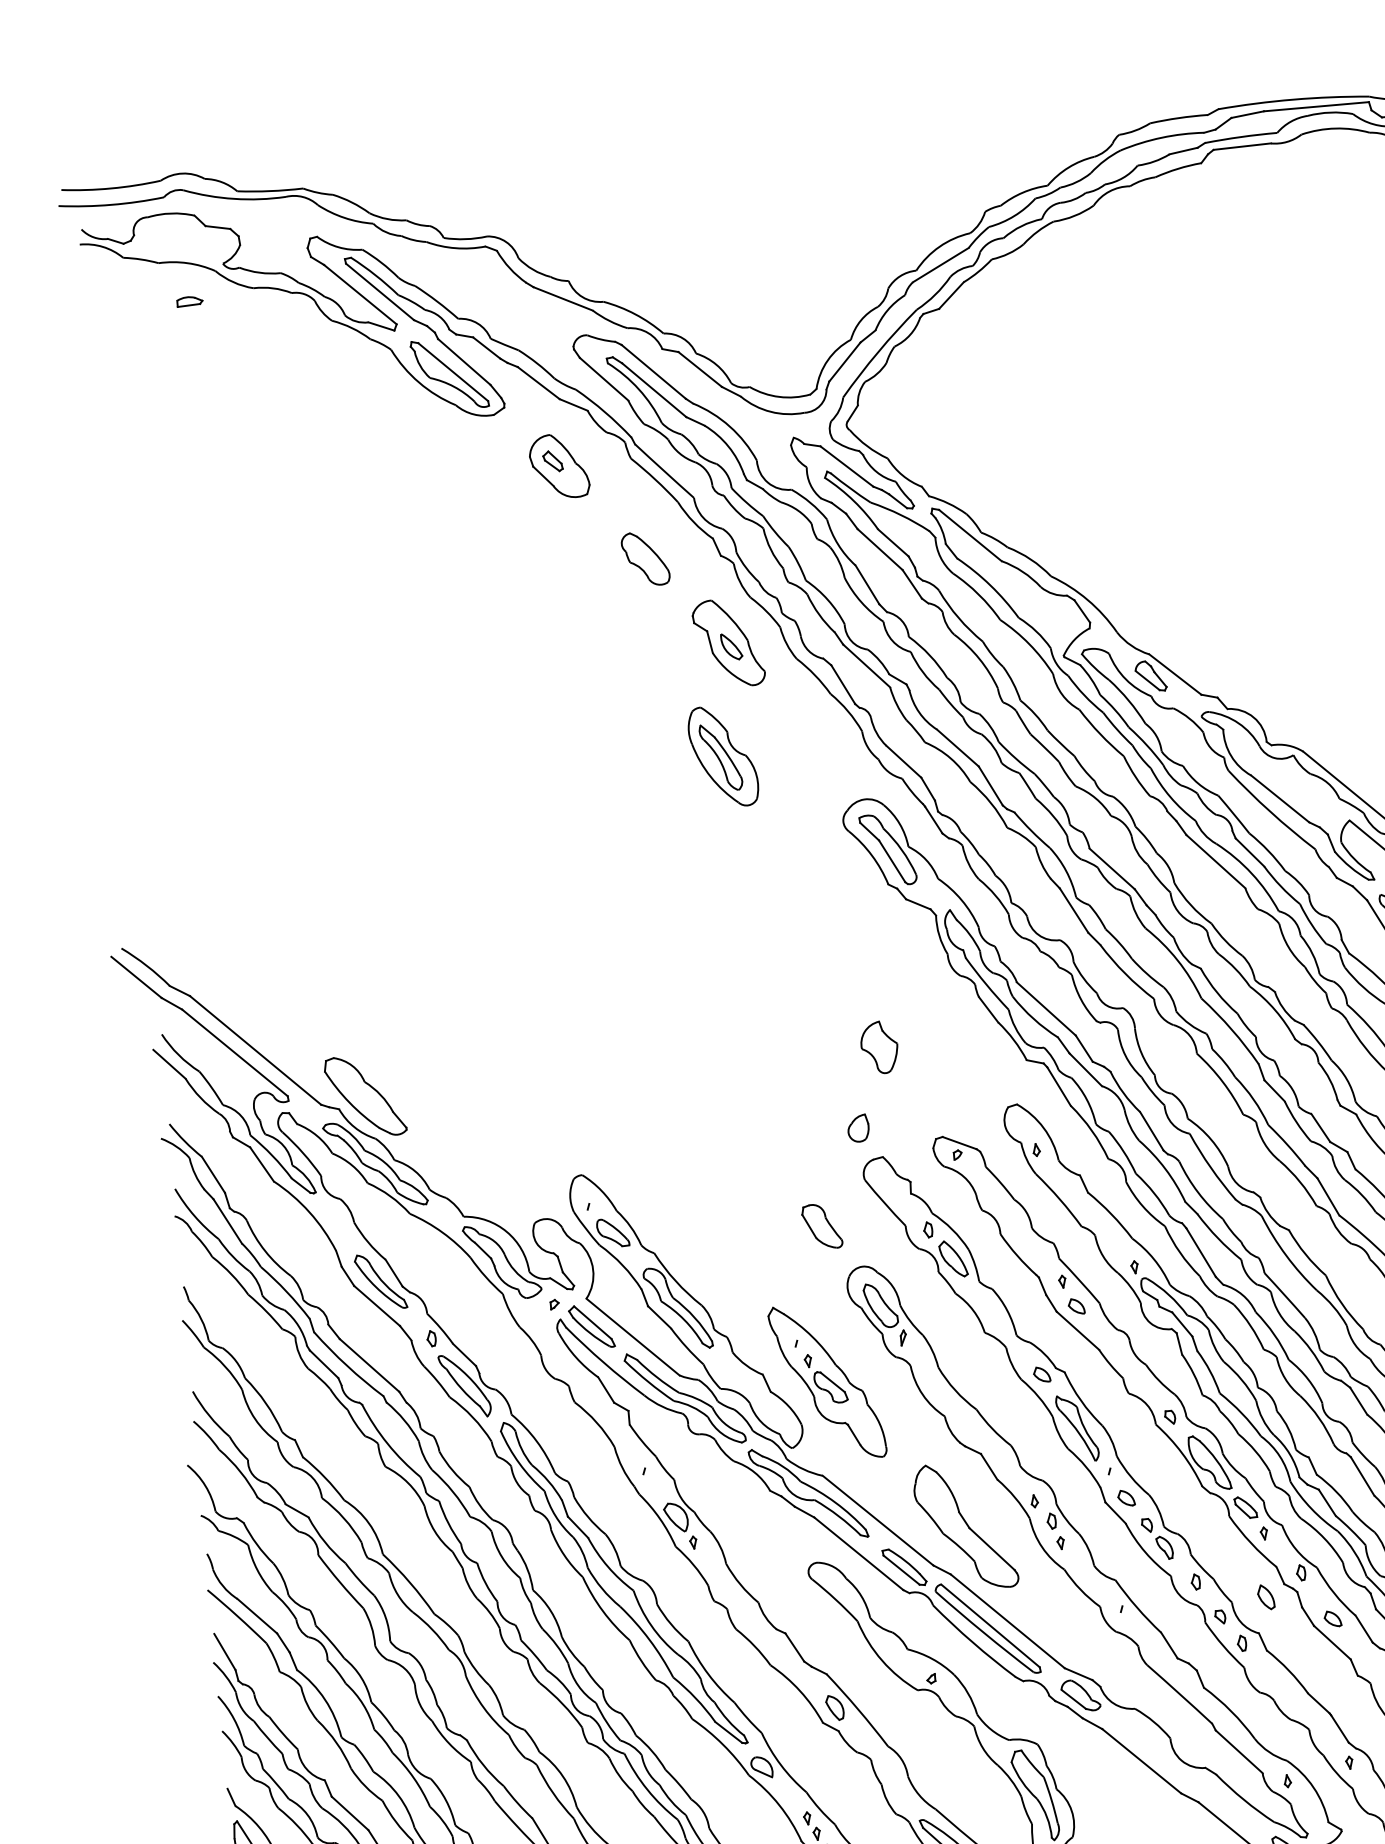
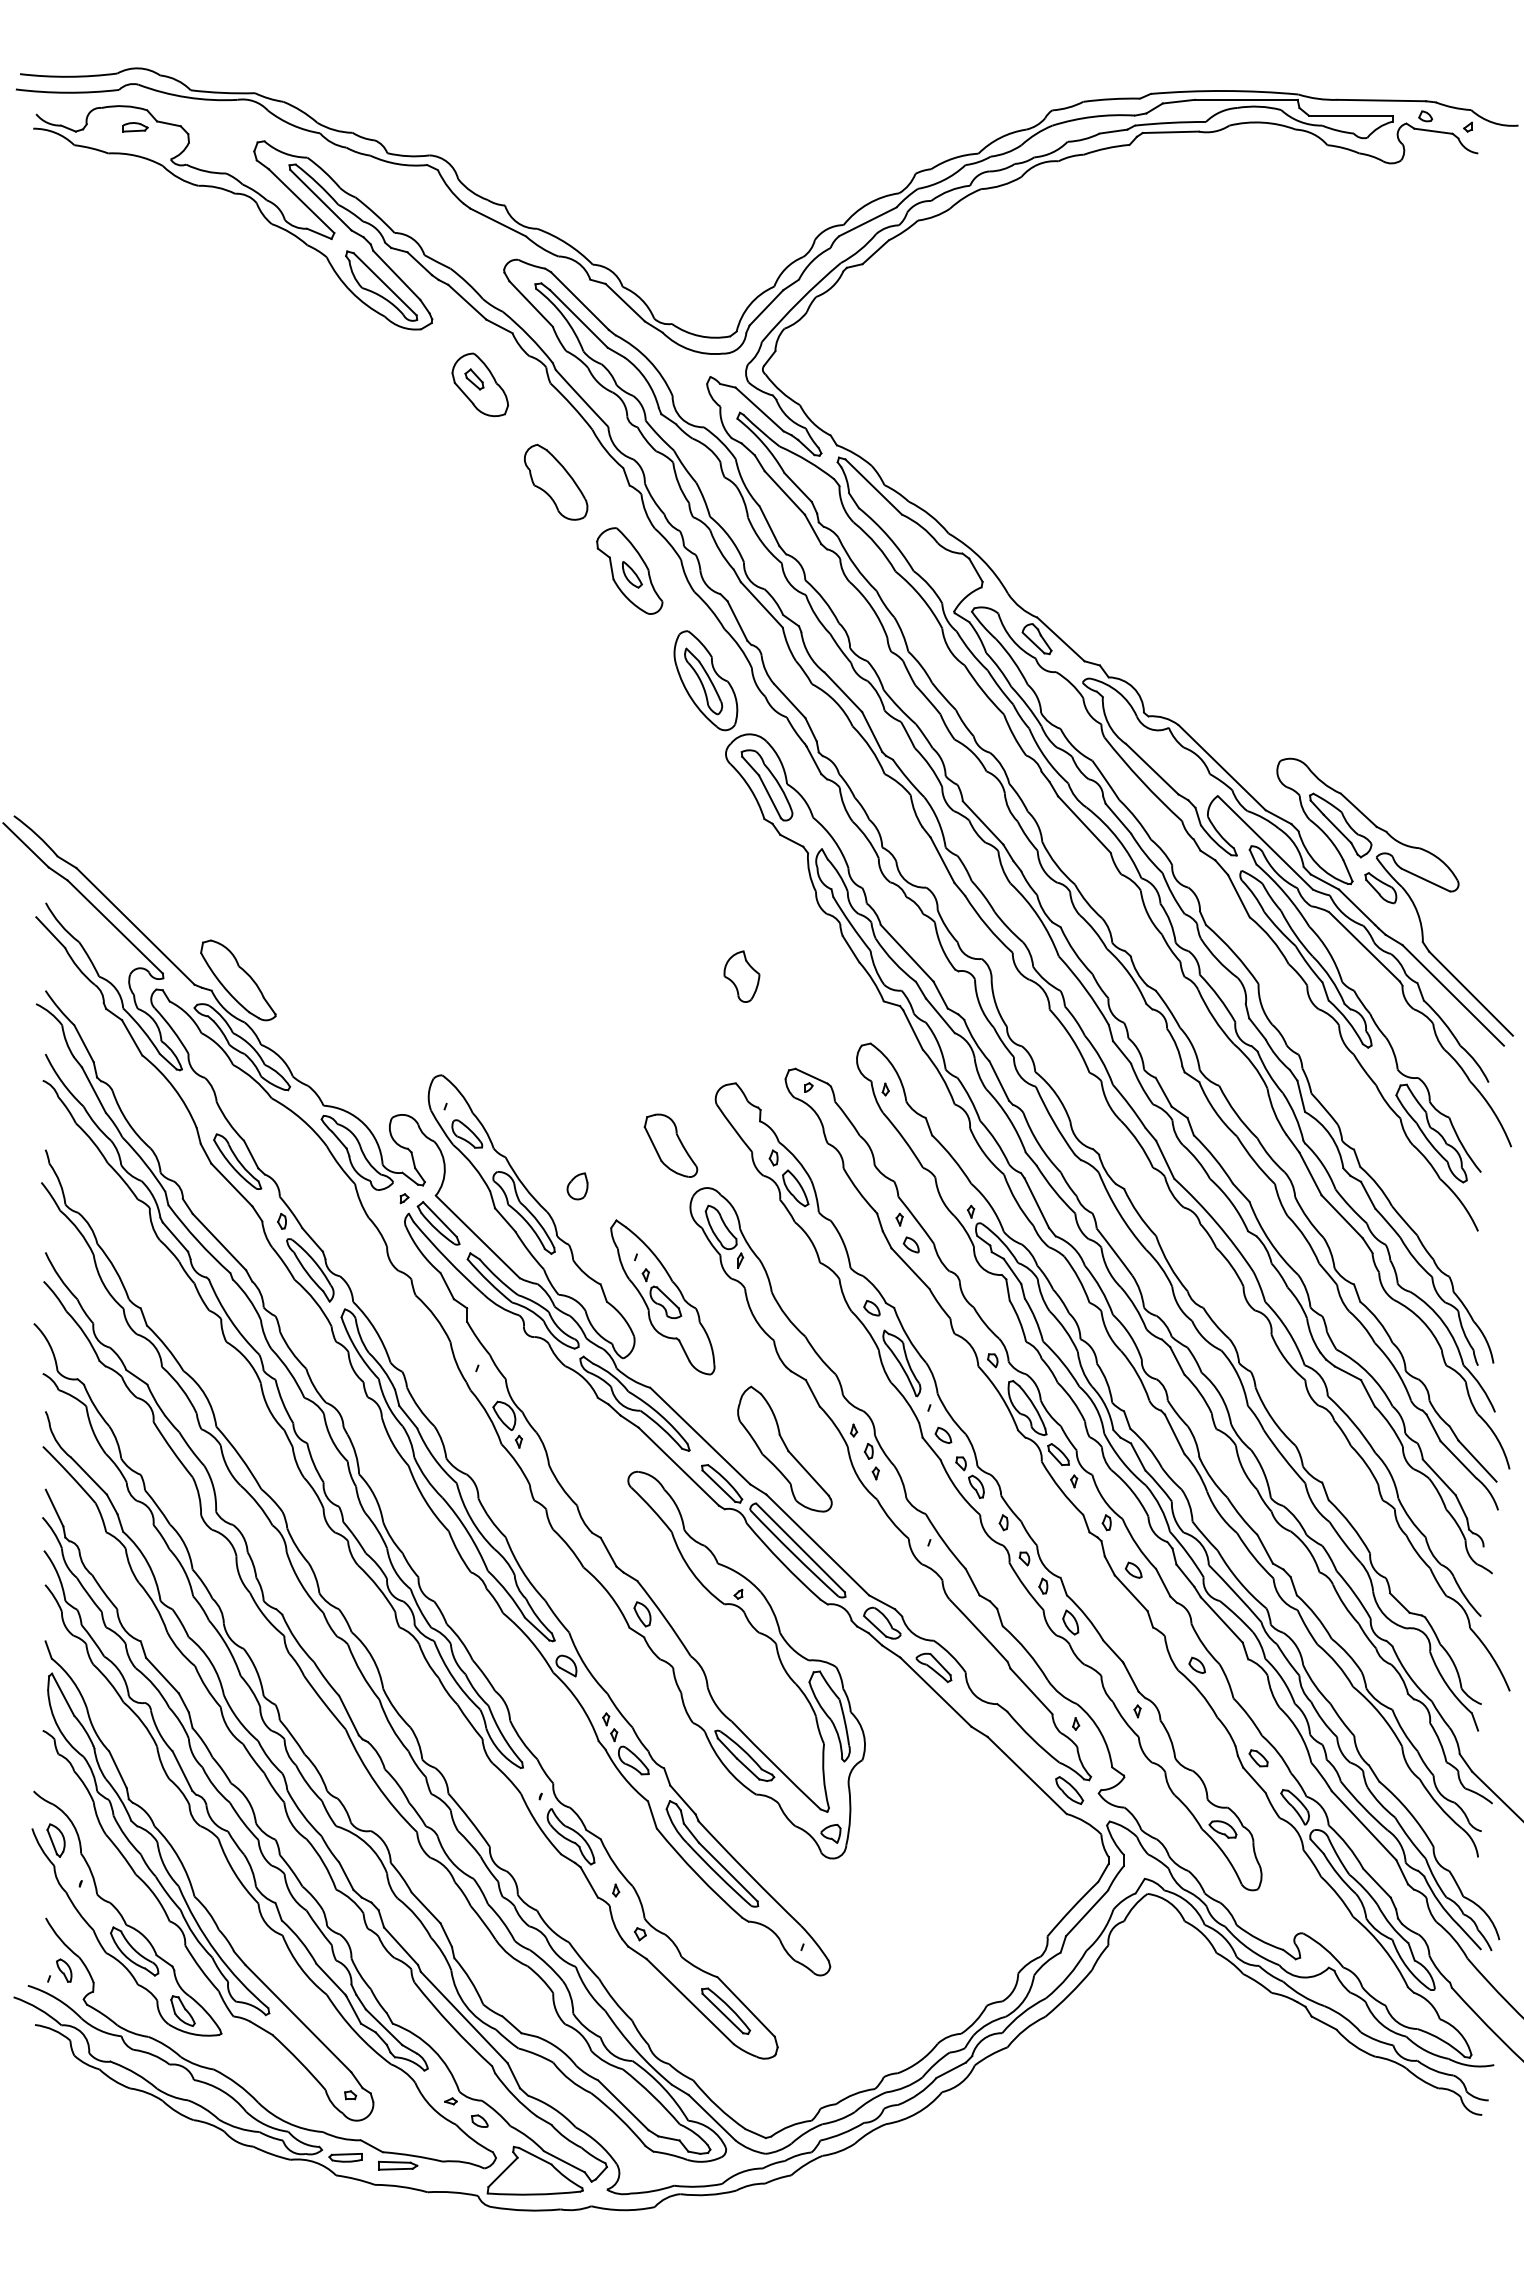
part: (190, 301) -> (135, 127), moved
part: (645, 558) -> (556, 481), size x1.43
part: (722, 756) -> (705, 680), moved
part: (858, 1128) -> (577, 1186), moved
part: (821, 1226) -> (670, 1145), size x1.43
part: (1265, 1597) -> (1070, 1622), moved
part: (1137, 1736) -> (933, 1667), added

